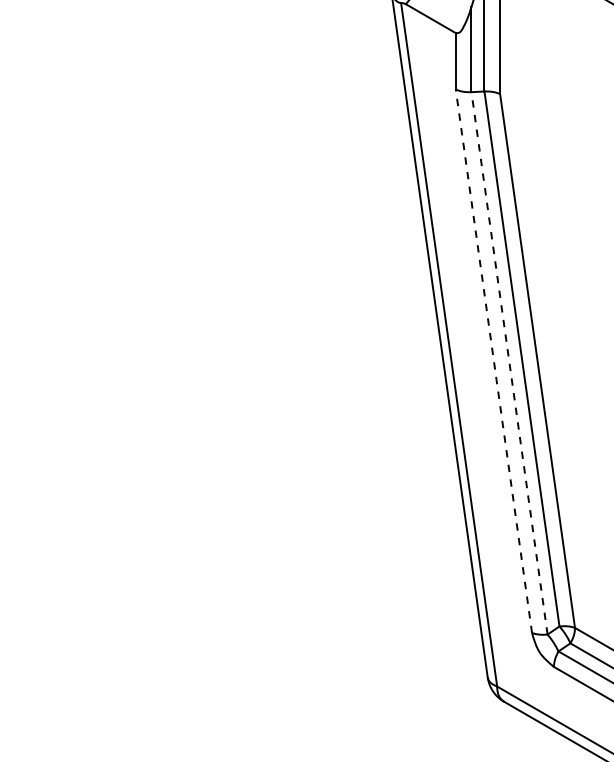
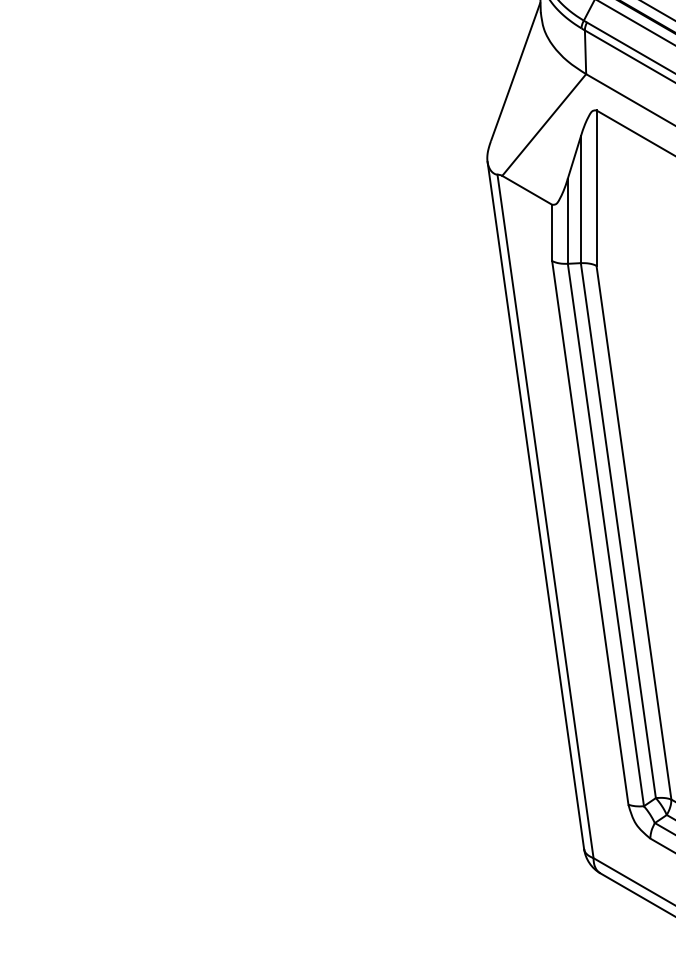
line: (494, 360) -> (590, 532), dashed -> solid
line: (509, 363) -> (605, 535), dashed -> solid

